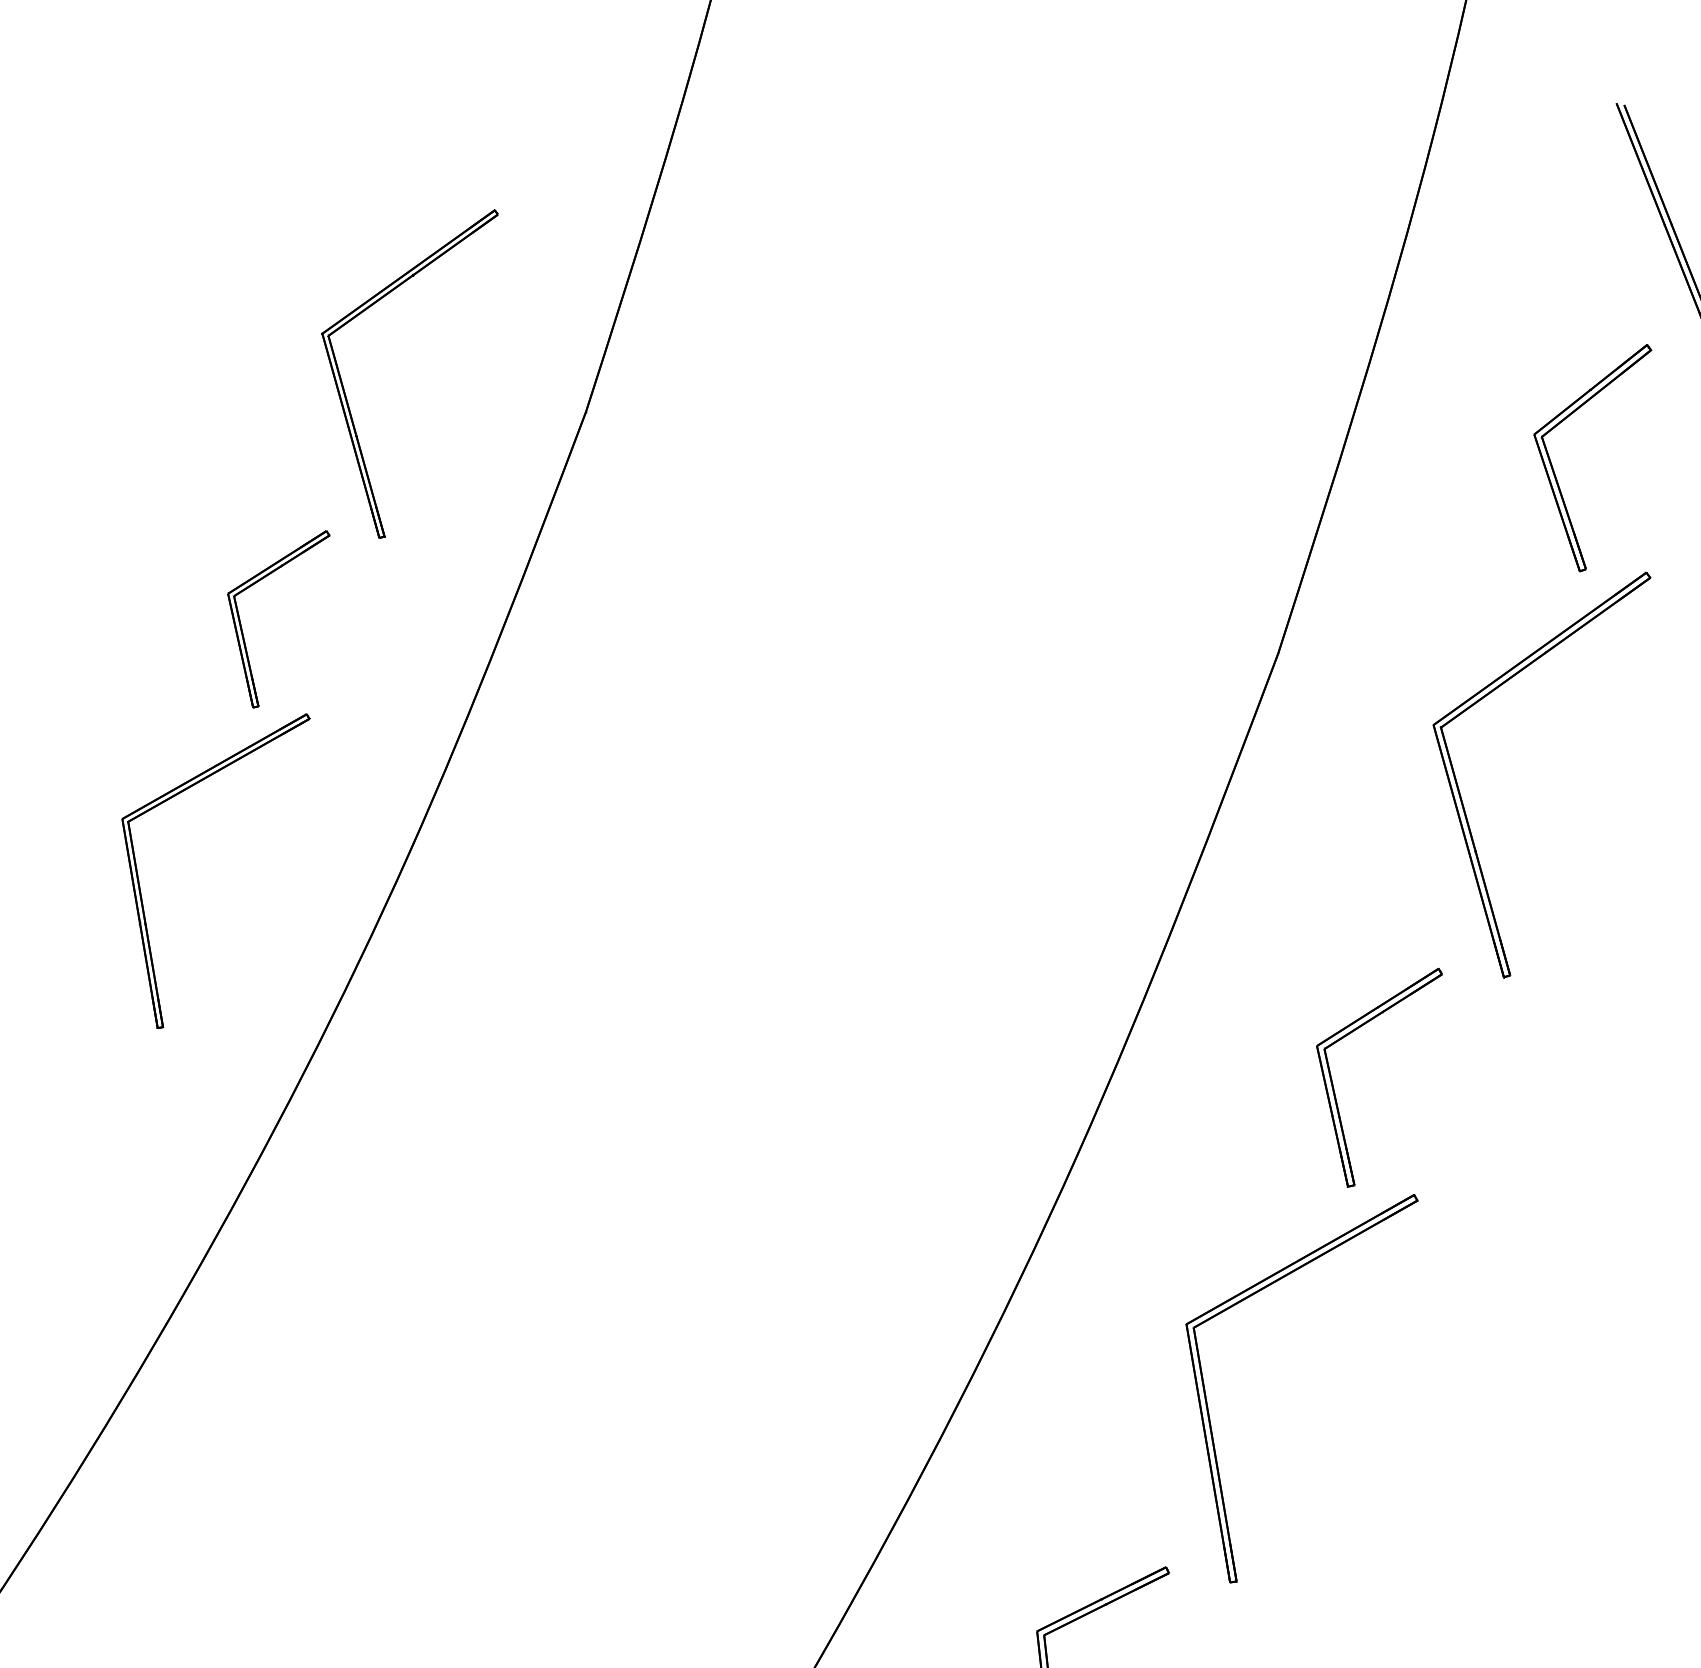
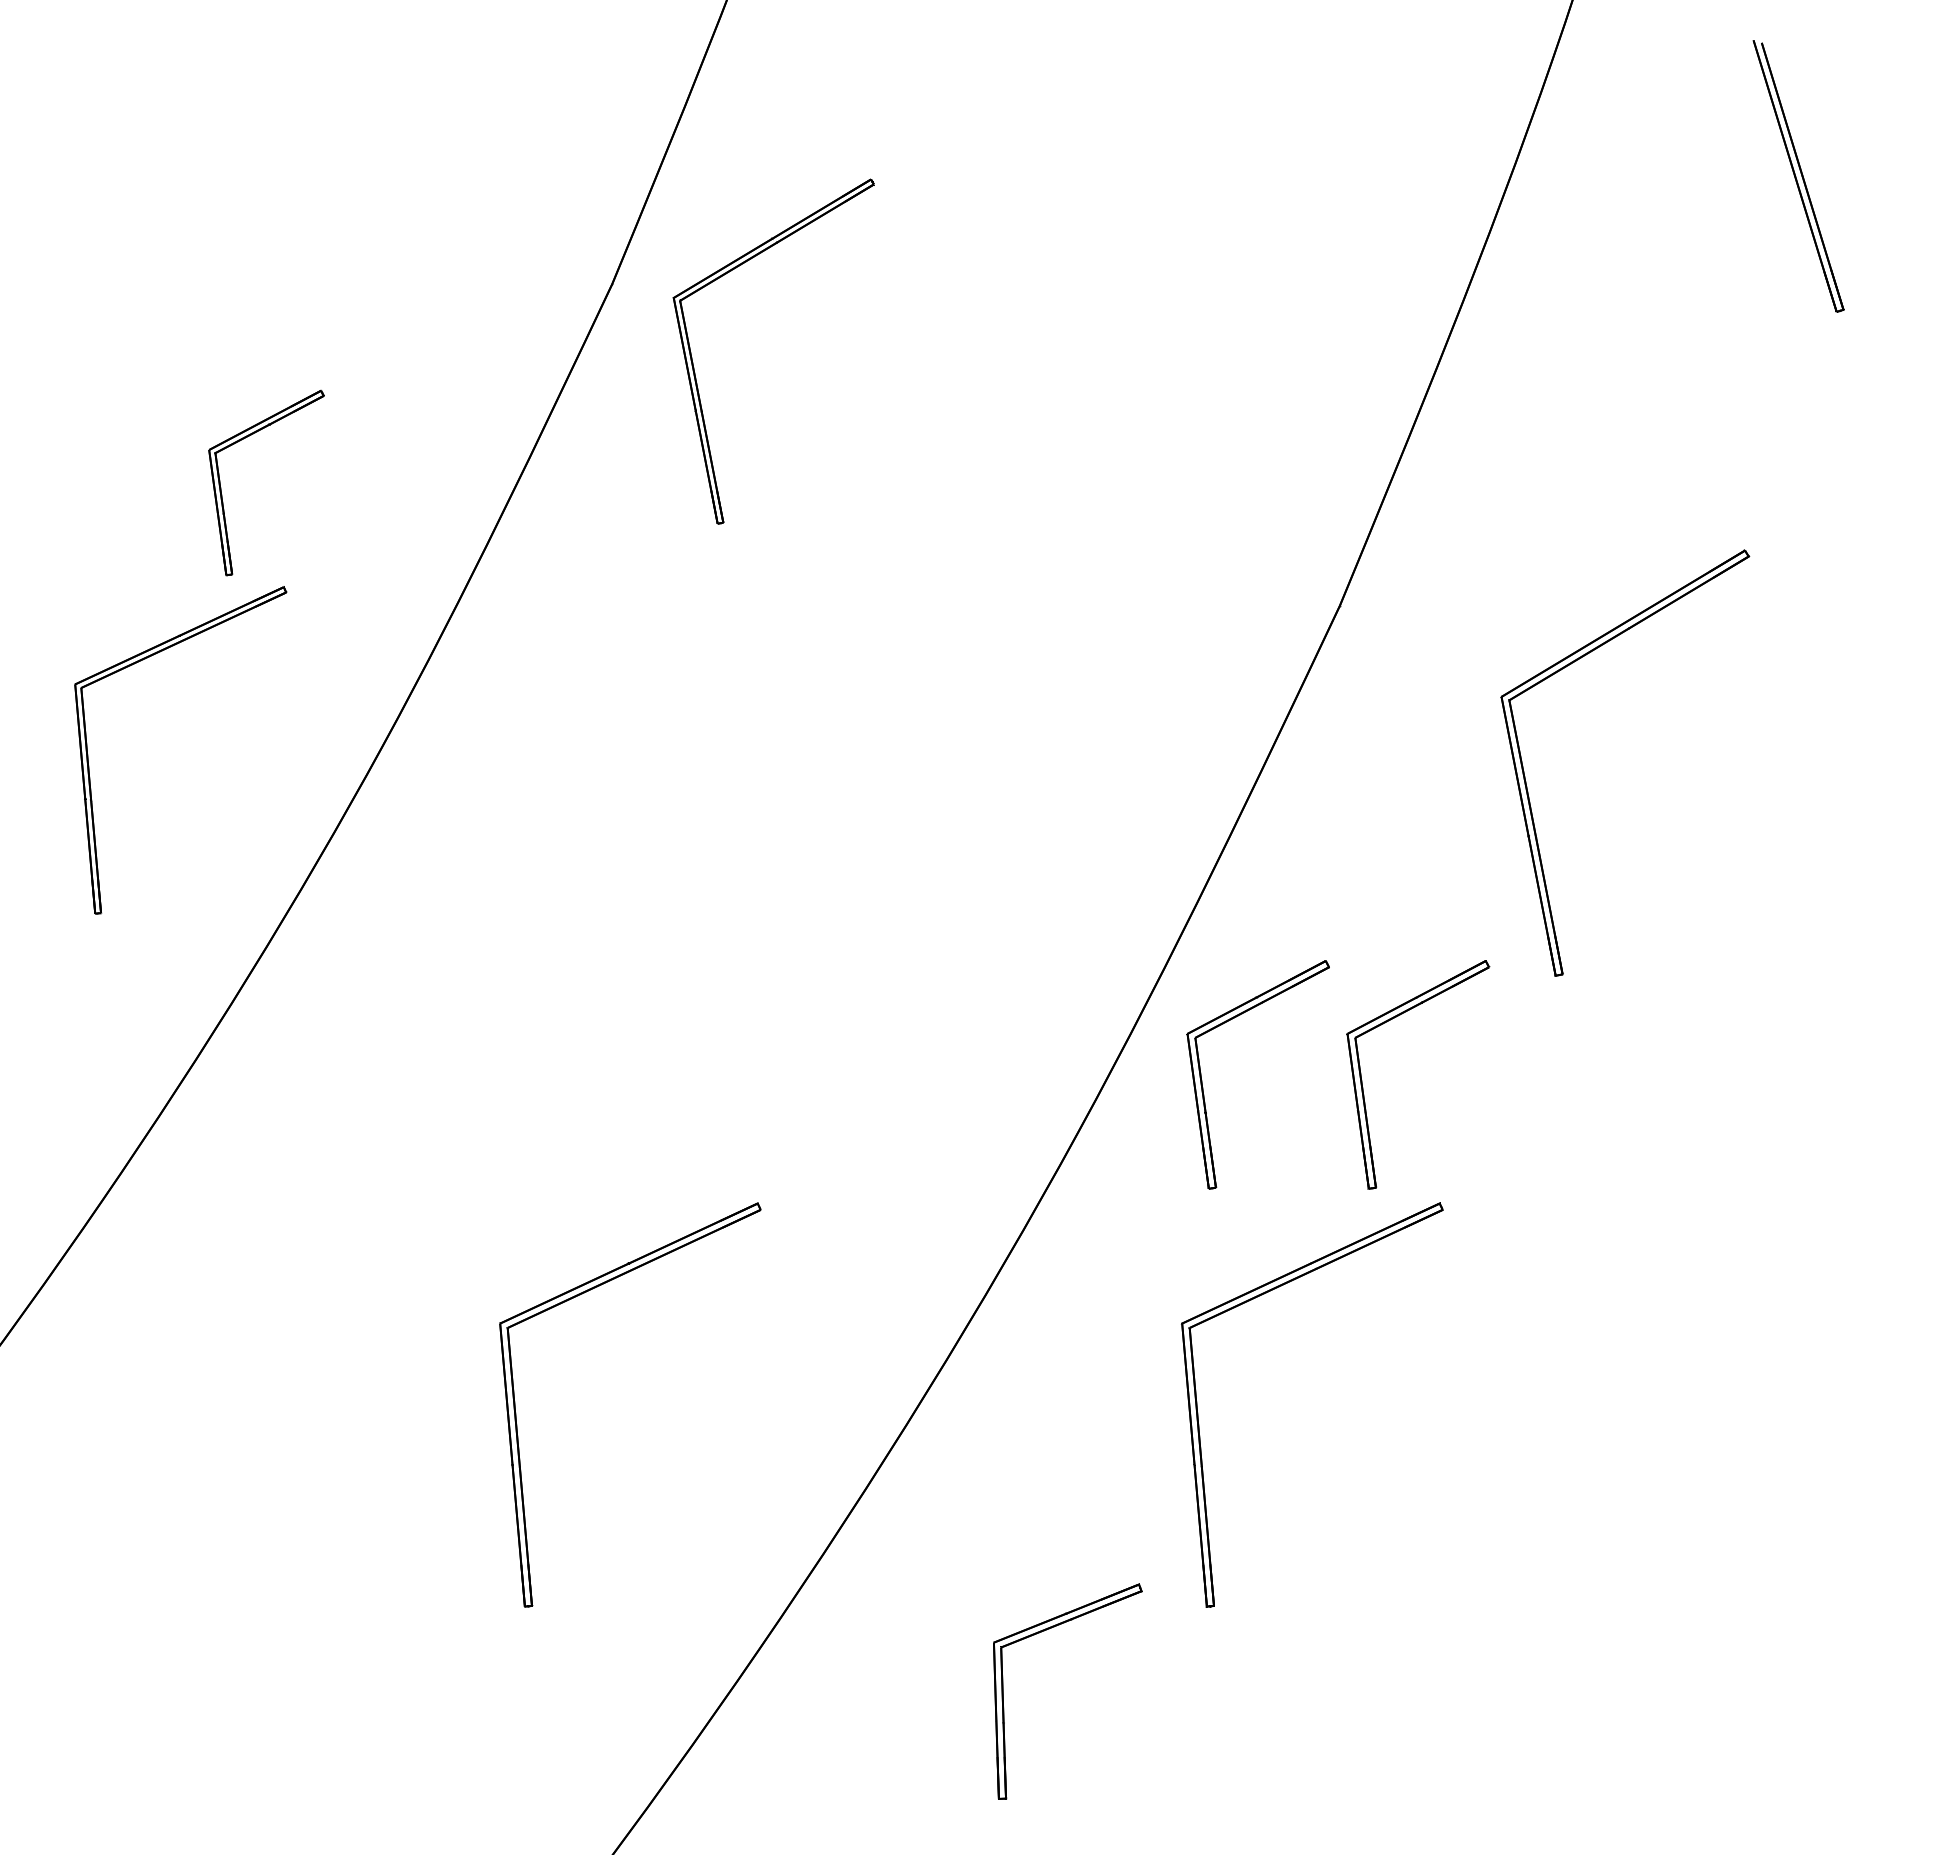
part: (346, 396) -> (694, 367), moved
part: (1555, 474) -> (1655, 436), removed
part: (1187, 1099) -> (1202, 1080), added
part: (581, 1455) -> (516, 1412), added

